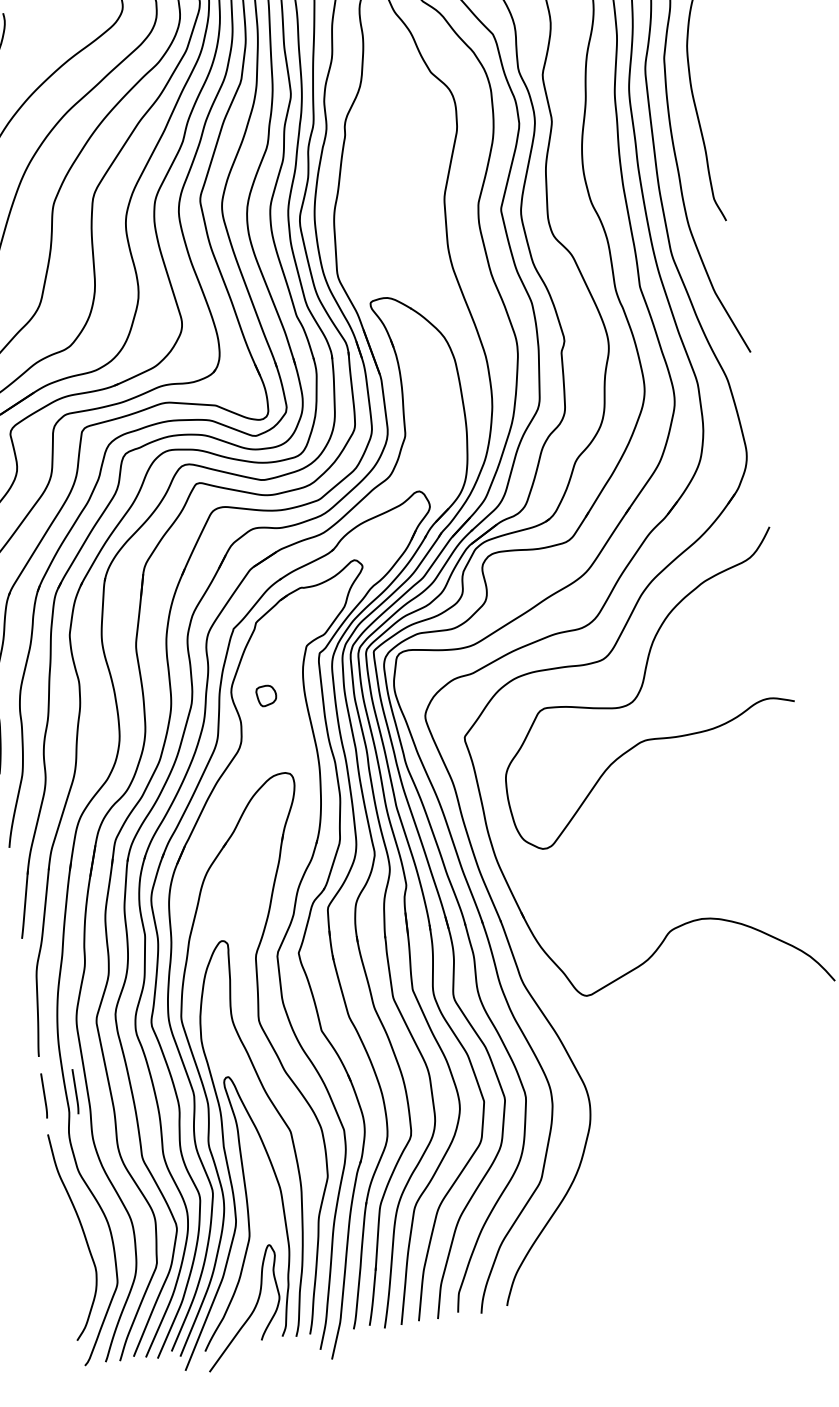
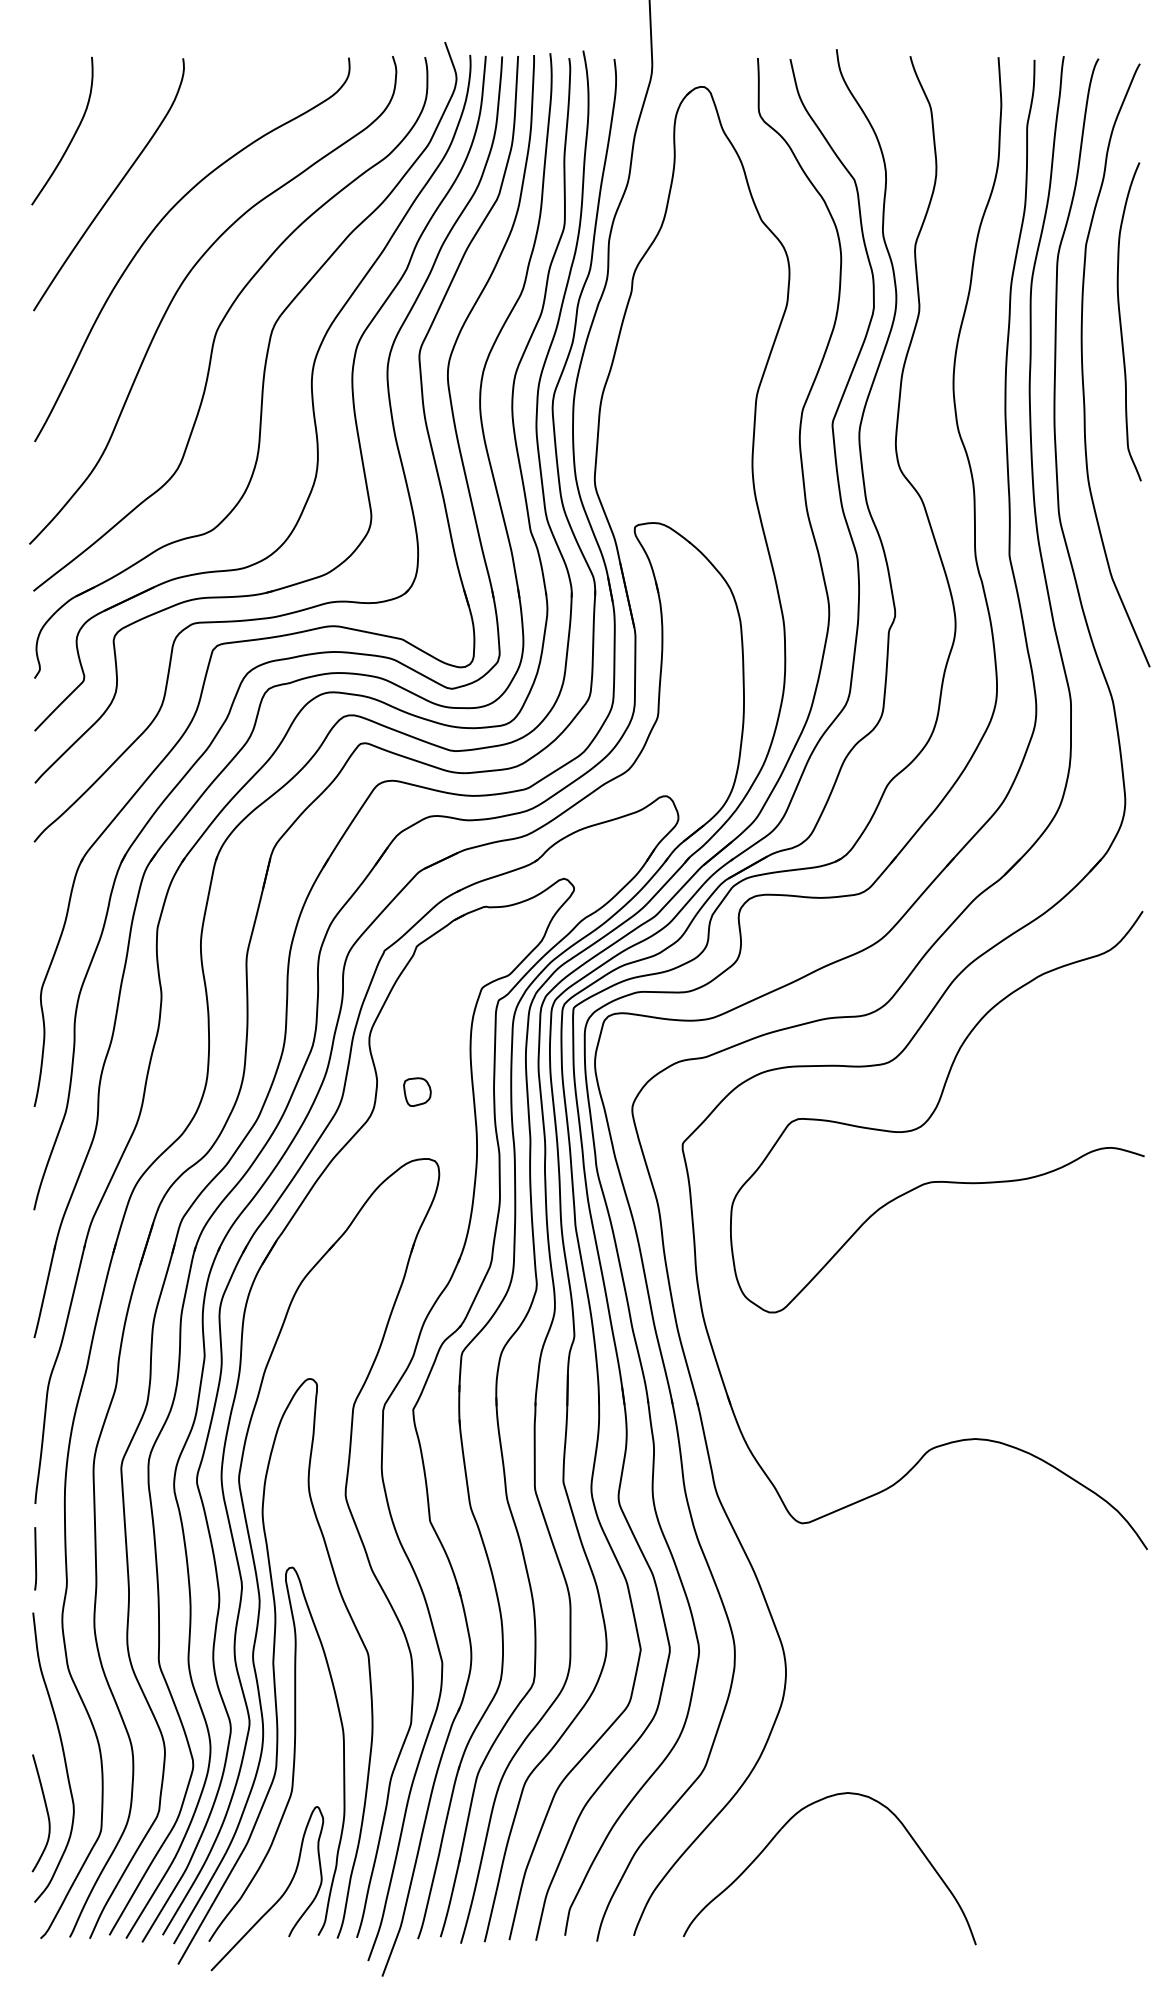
part: (266, 695) -> (417, 1091), moved
line: (75, 1091) -> (79, 1558), removed
part: (602, 1215) -> (782, 1829), added
curve: (76, 1275) -> (46, 1812), added

